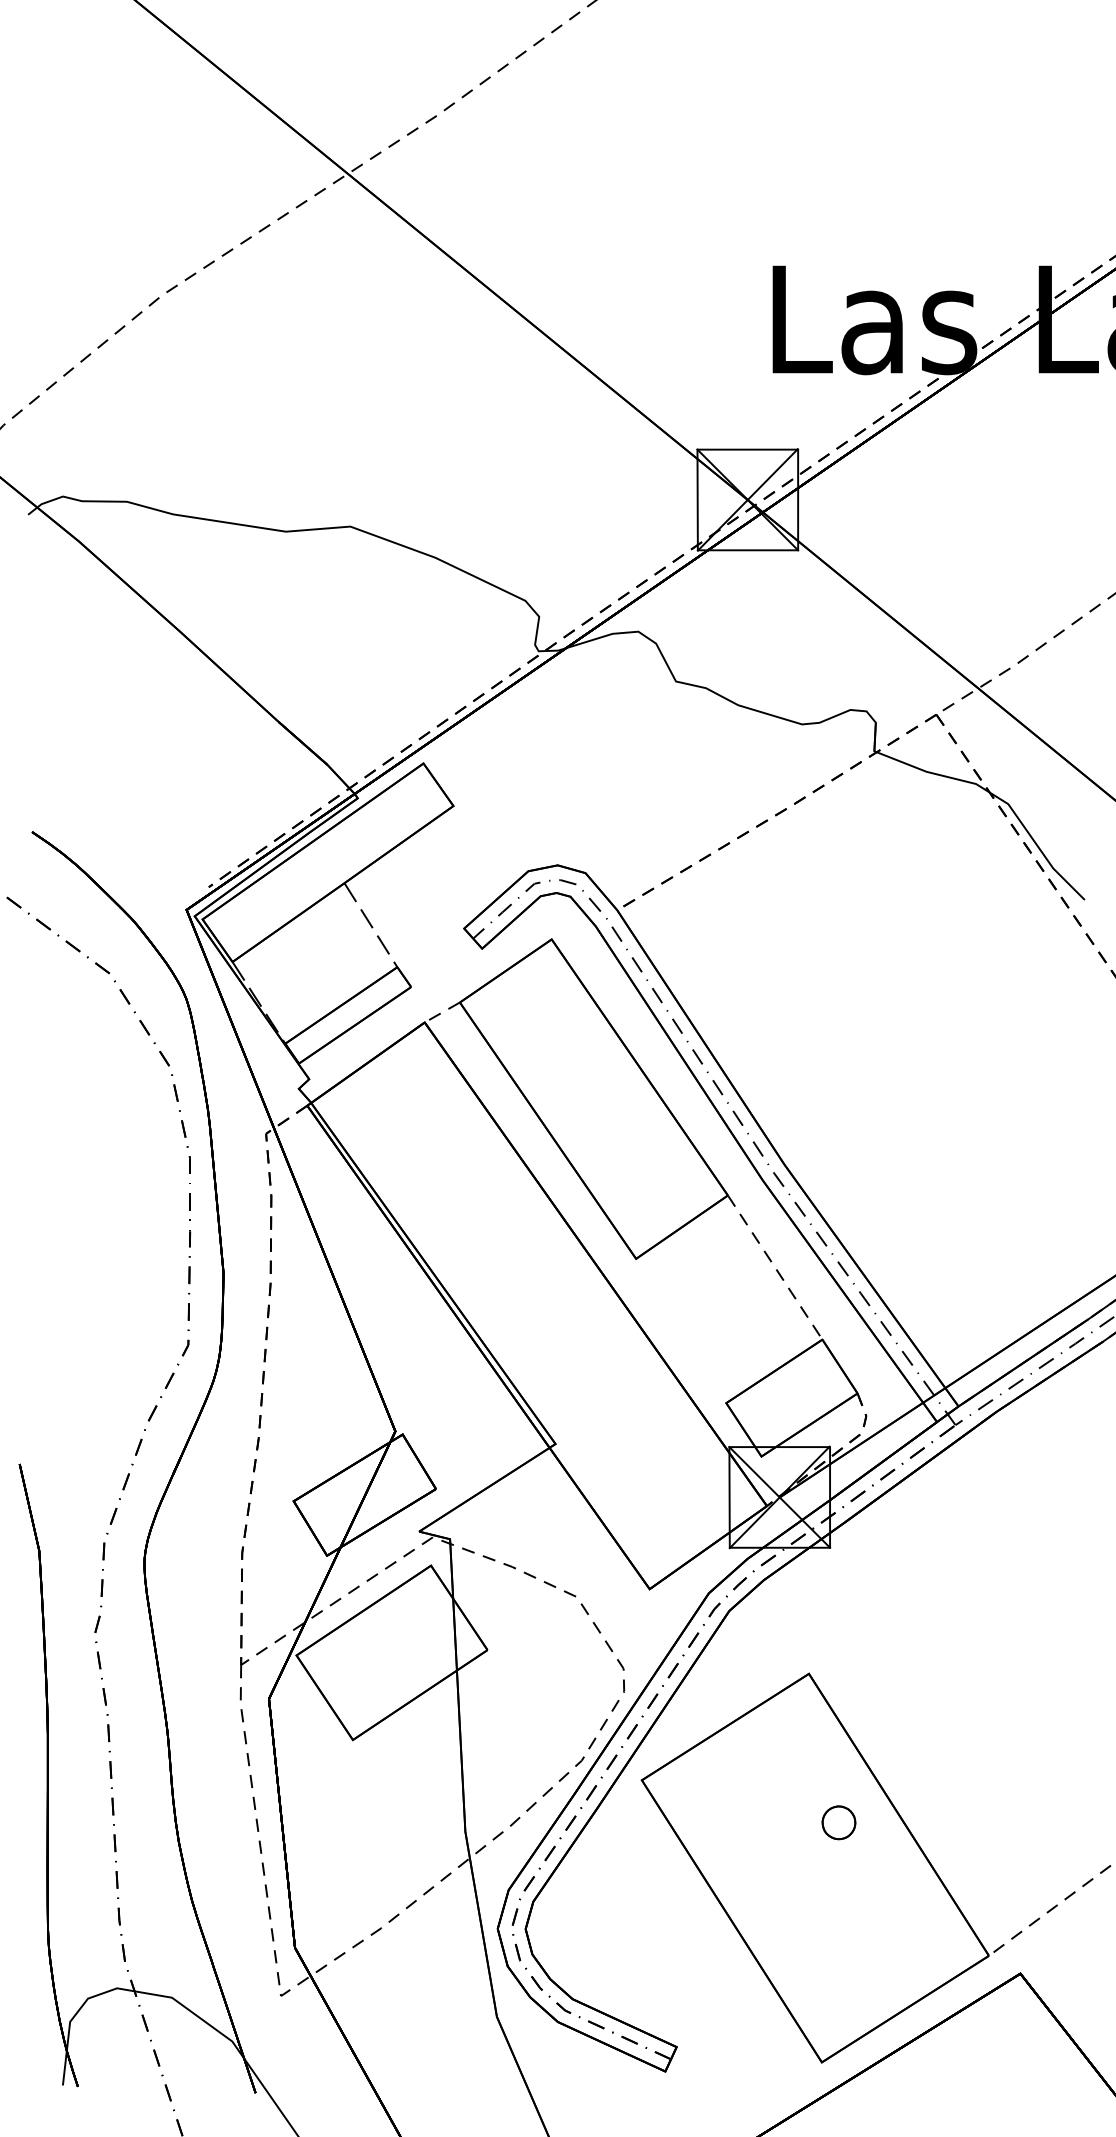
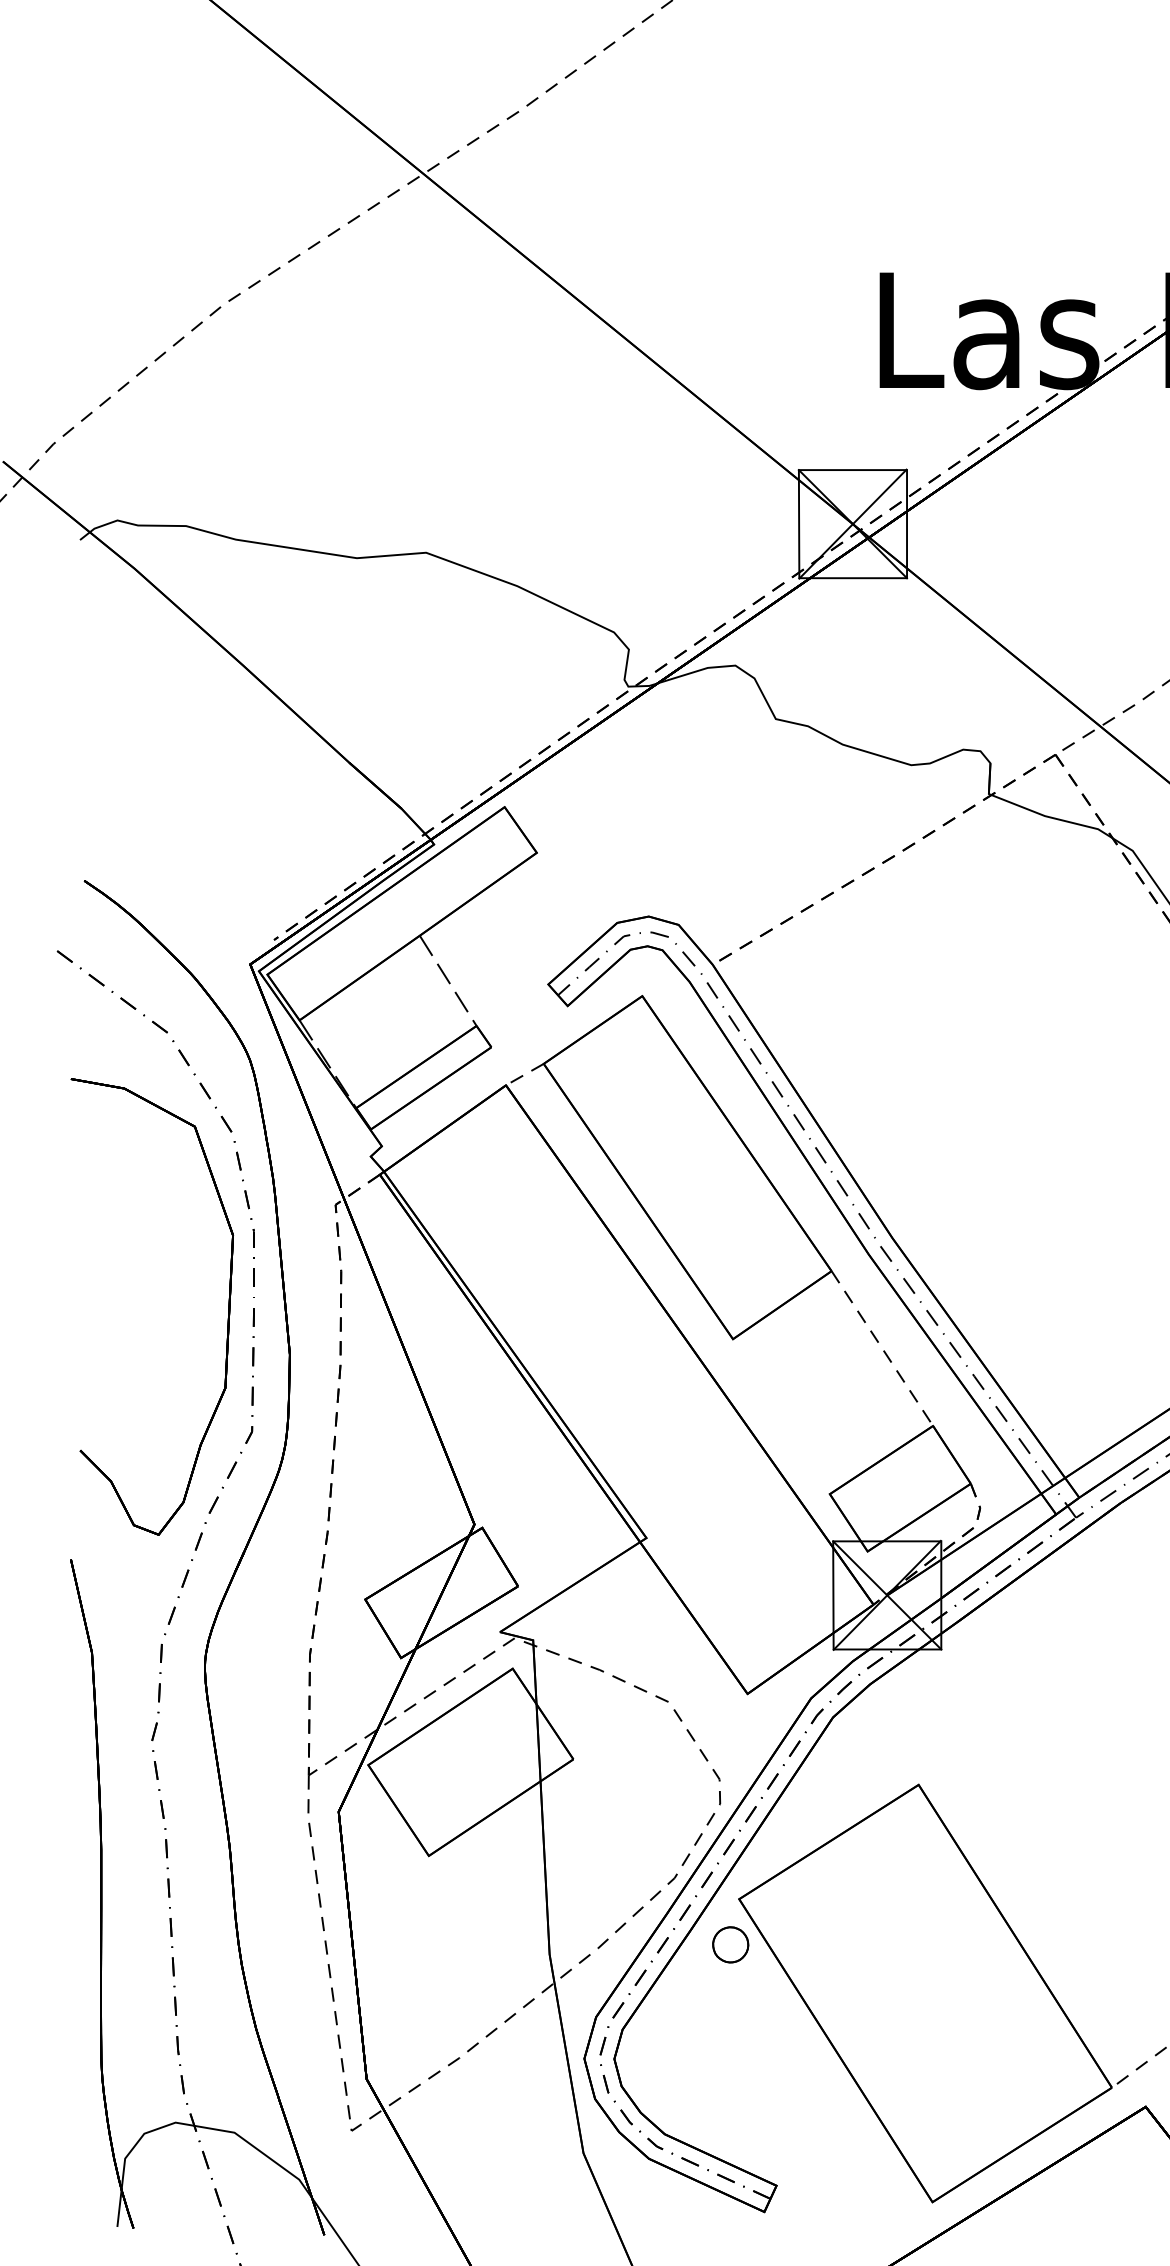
part: (165, 1236) -> (227, 1315), added
part: (838, 1822) -> (730, 1944), moved

